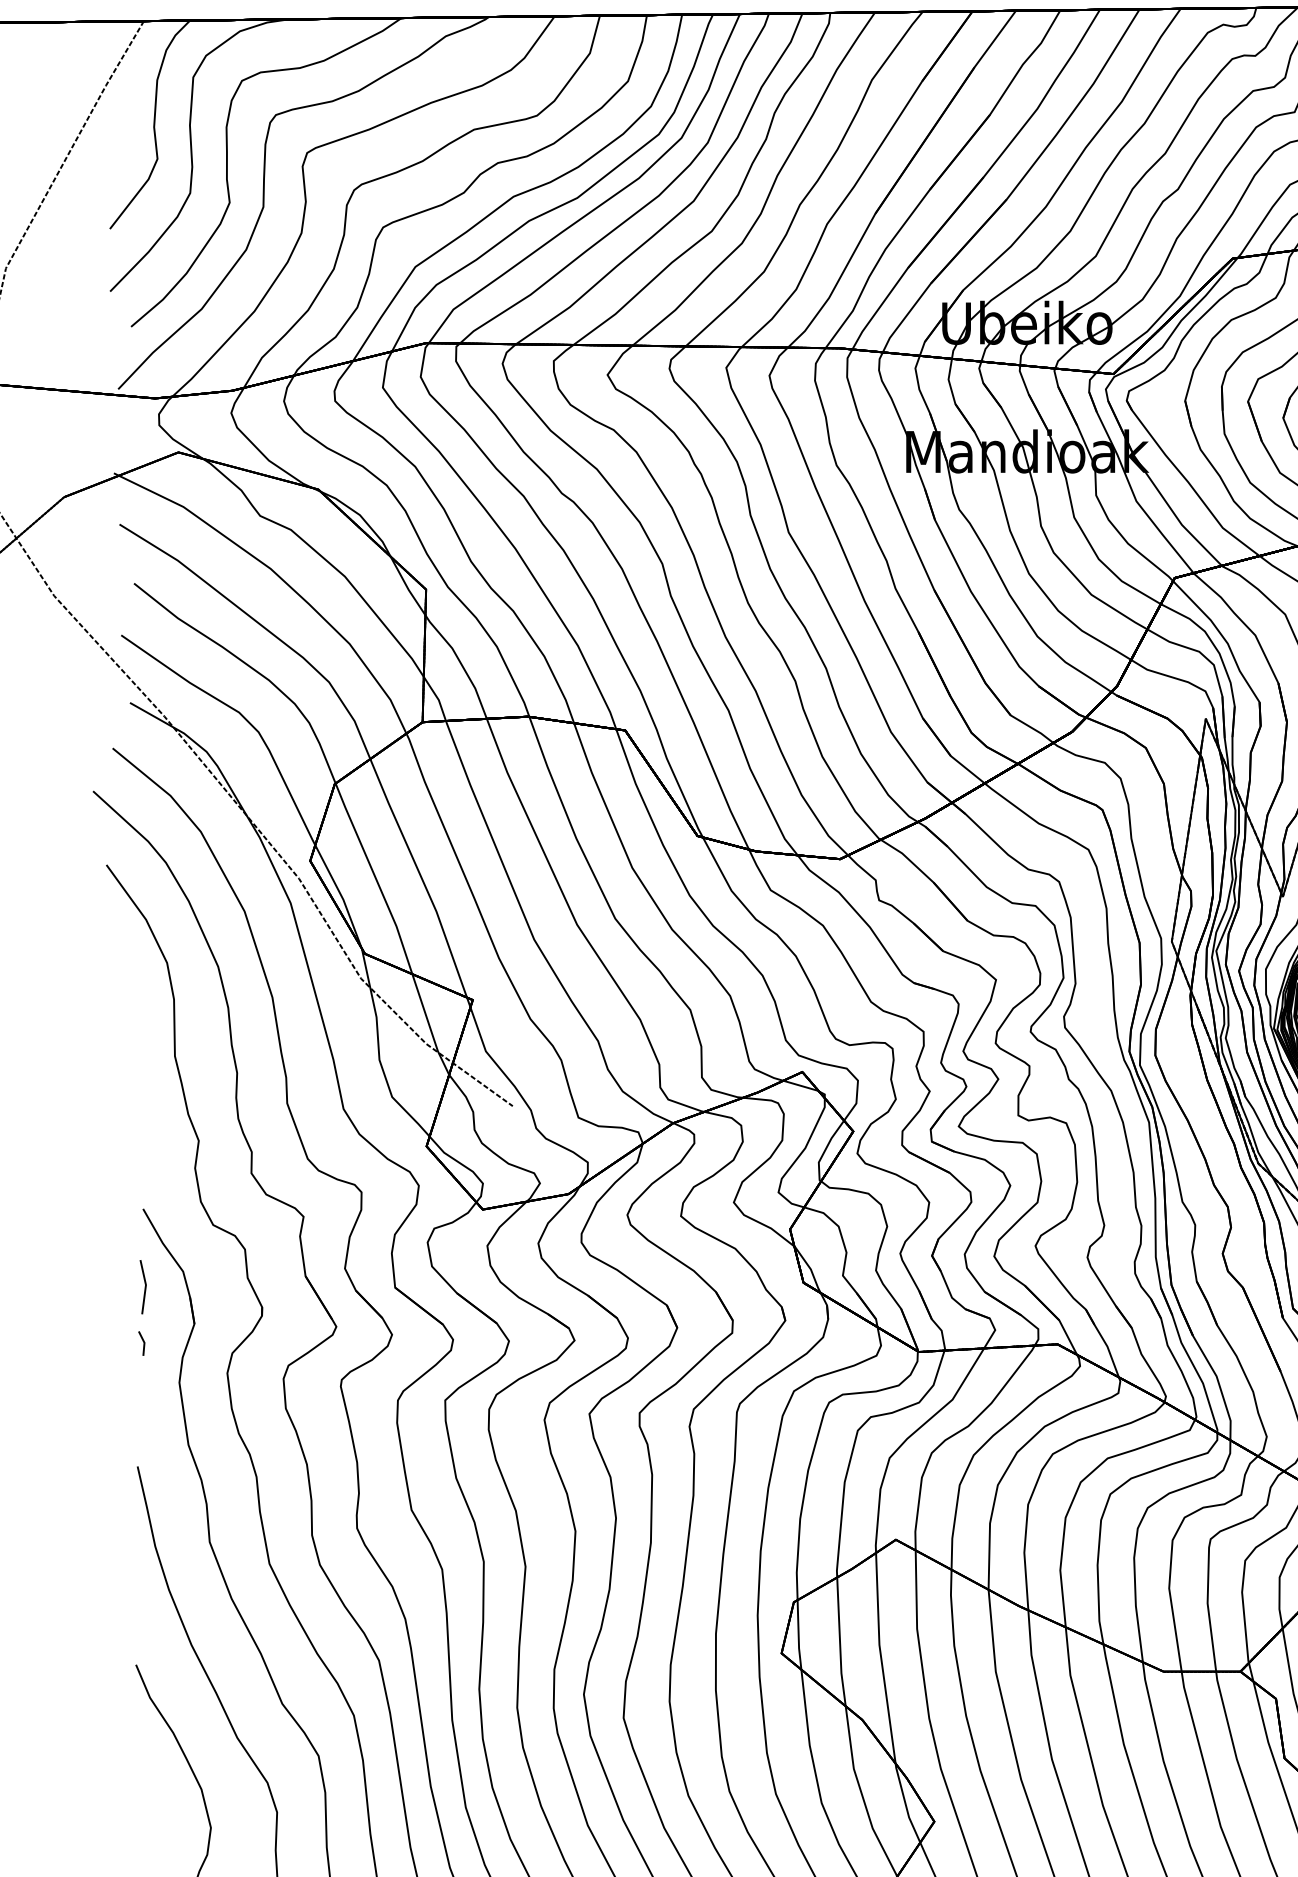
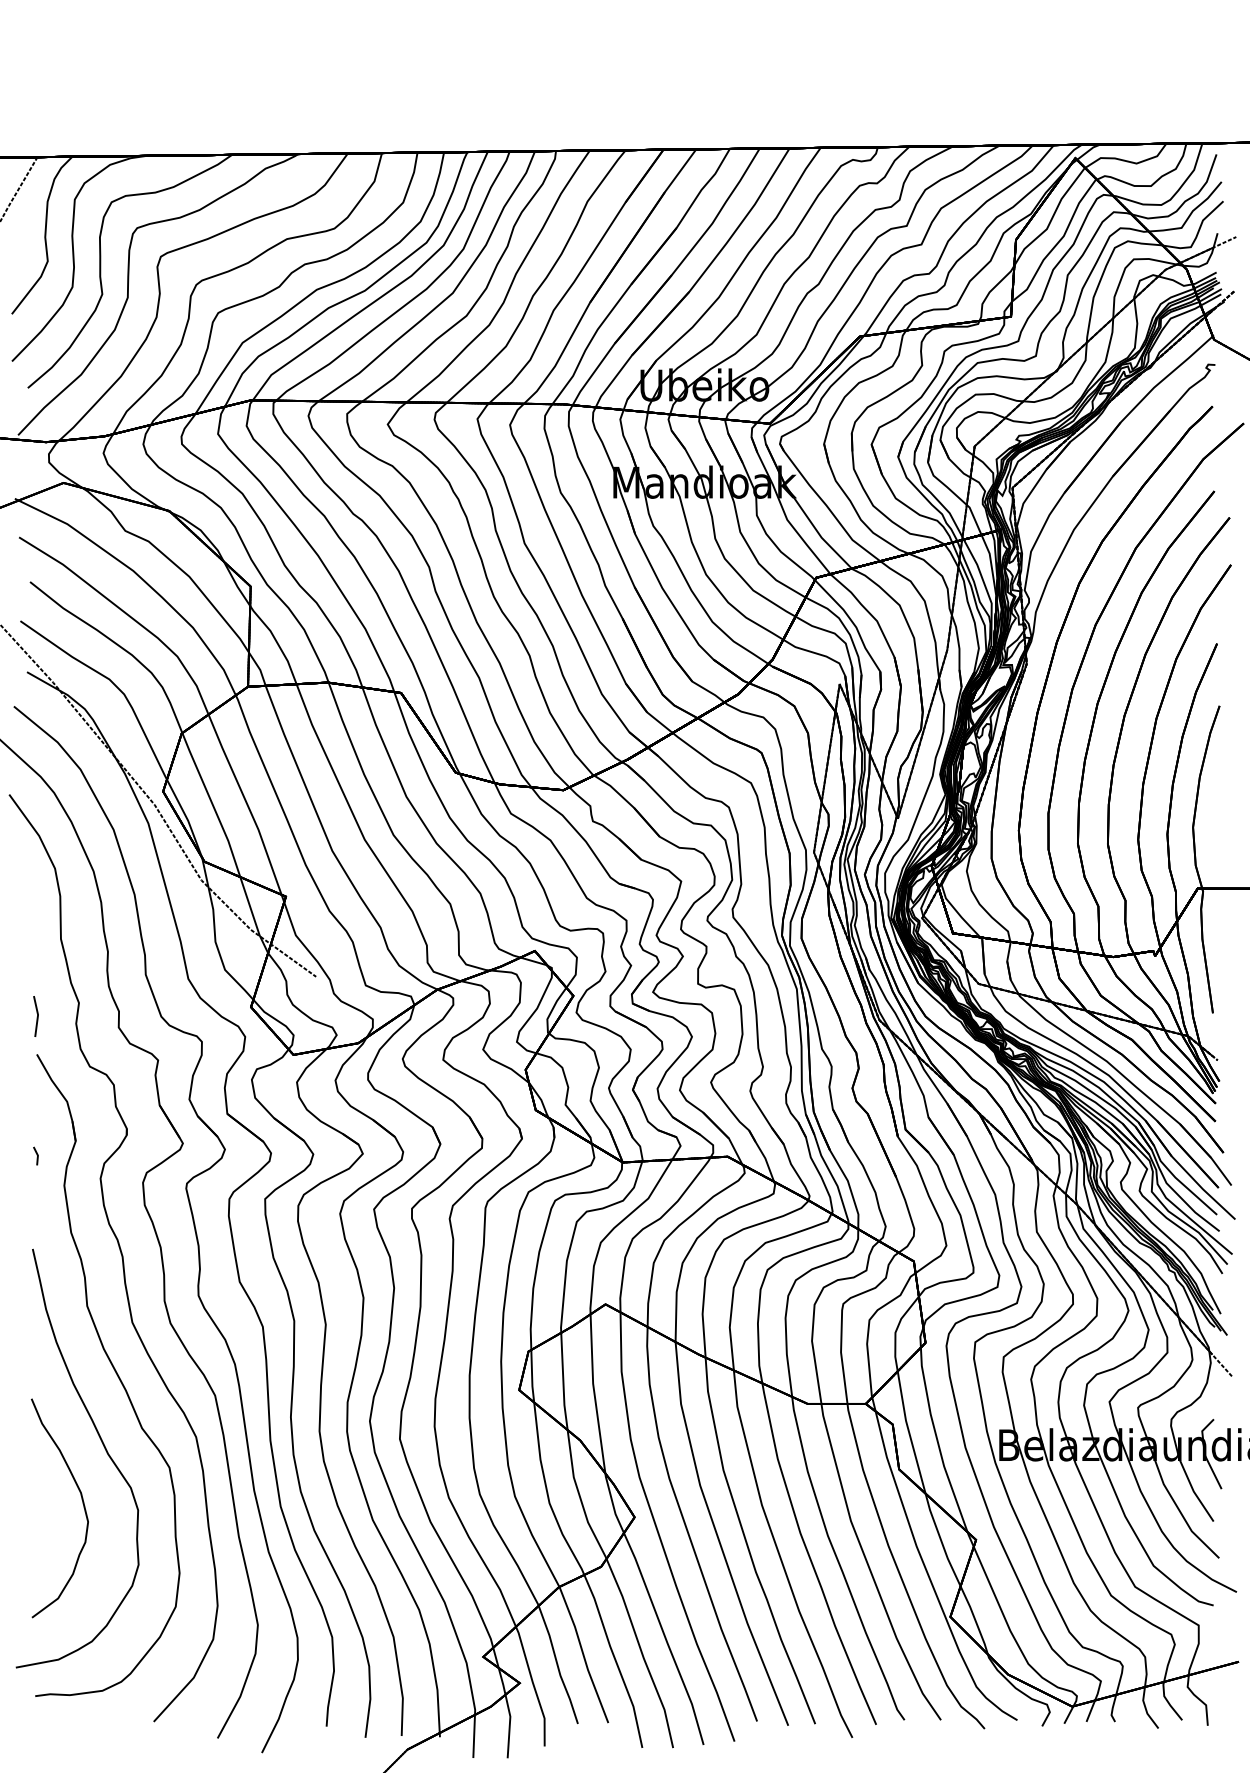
line: (143, 1288) -> (36, 1017), moved

